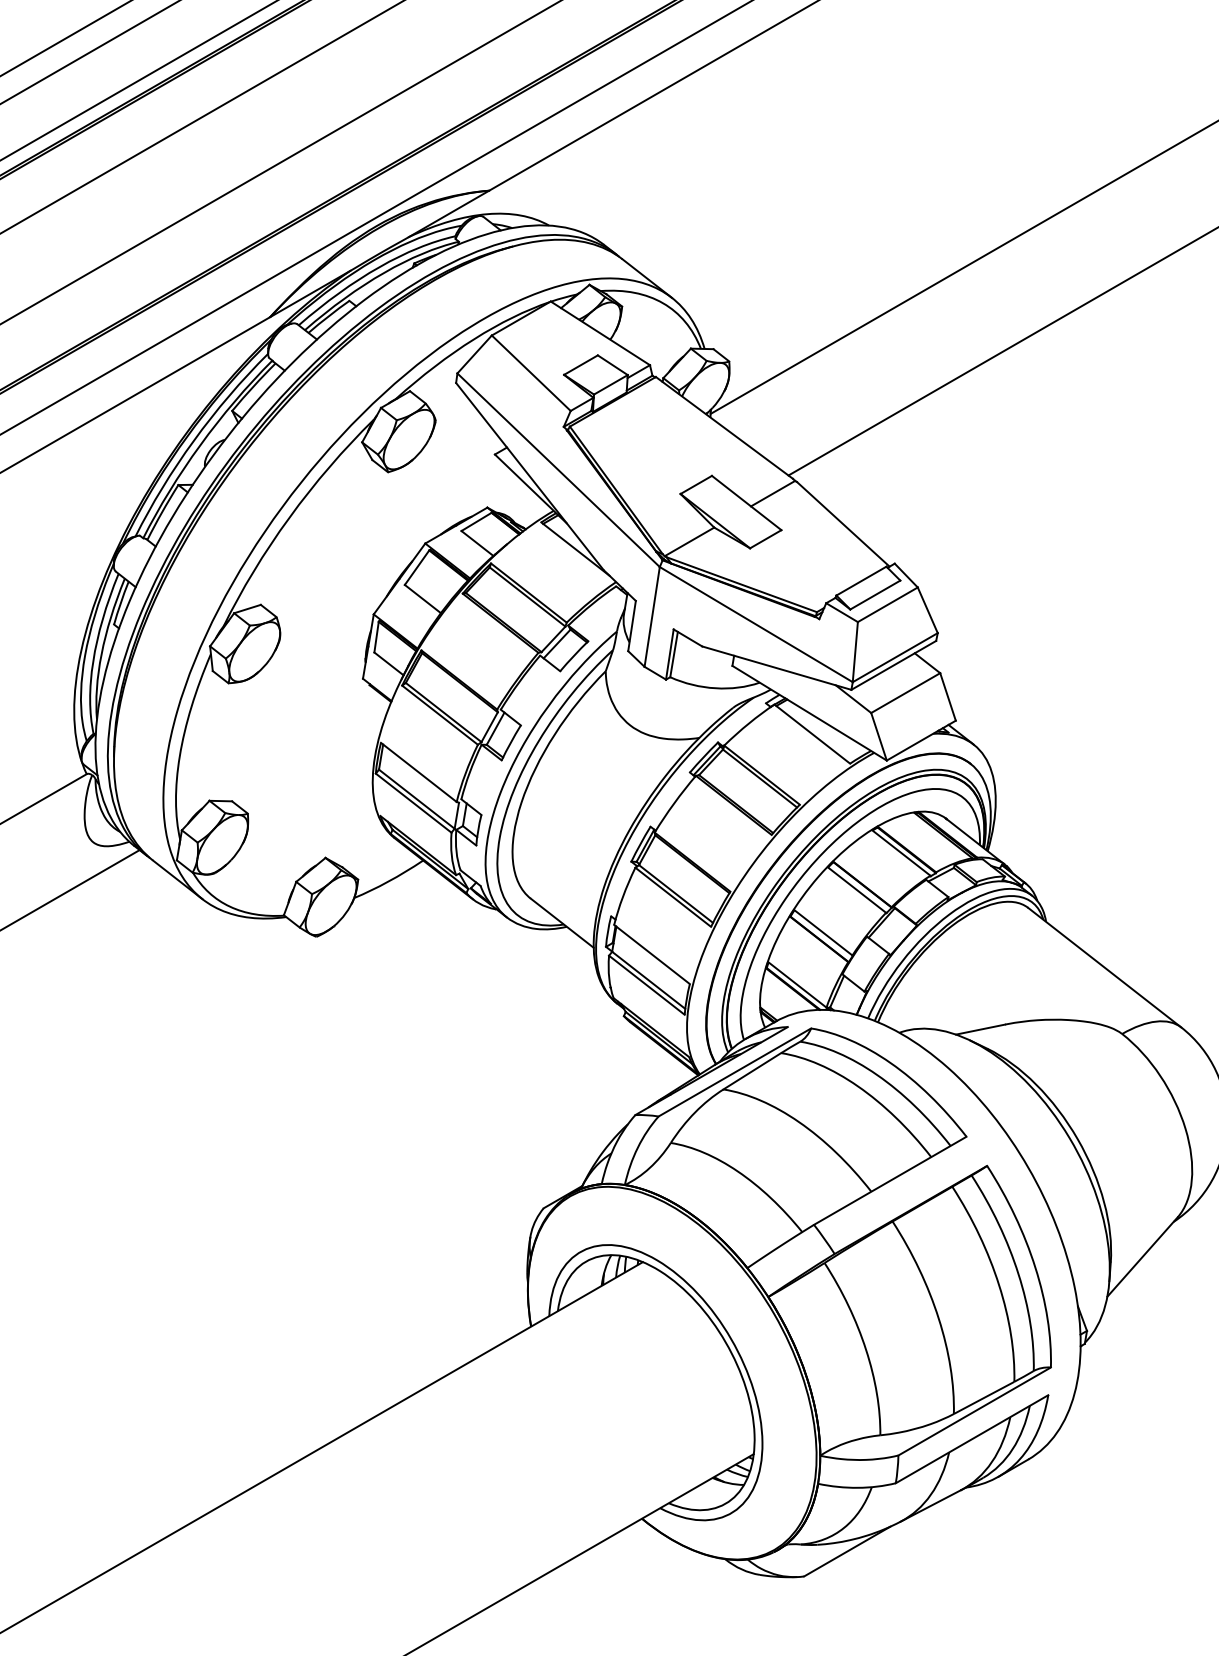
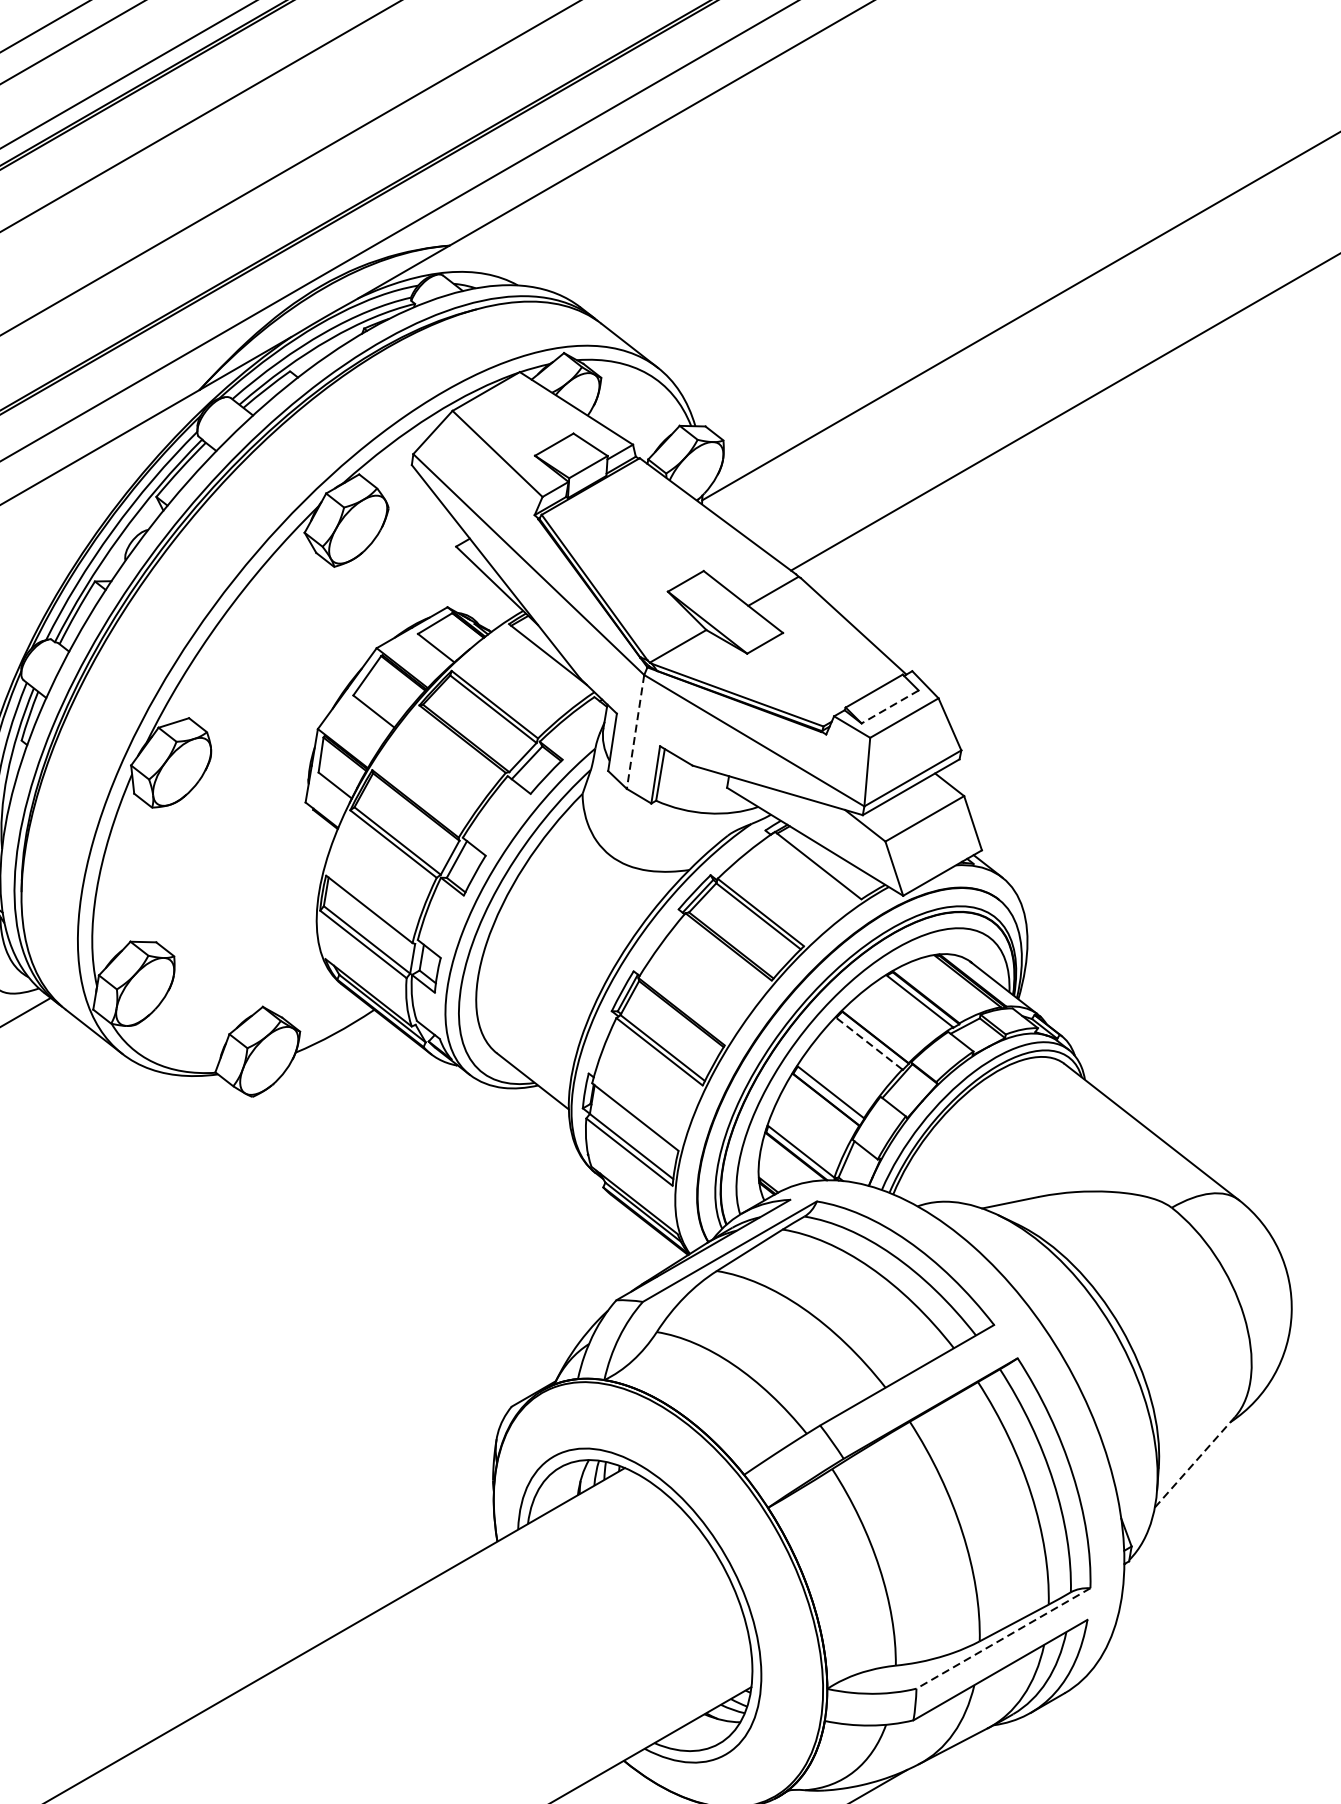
line: (875, 595) -> (890, 707), solid -> dashed
line: (652, 617) -> (635, 732), solid -> dashed
line: (856, 889) -> (868, 1042), solid -> dashed
line: (1142, 1257) -> (1194, 1462), solid -> dashed
line: (974, 1411) -> (1003, 1638), solid -> dashed

